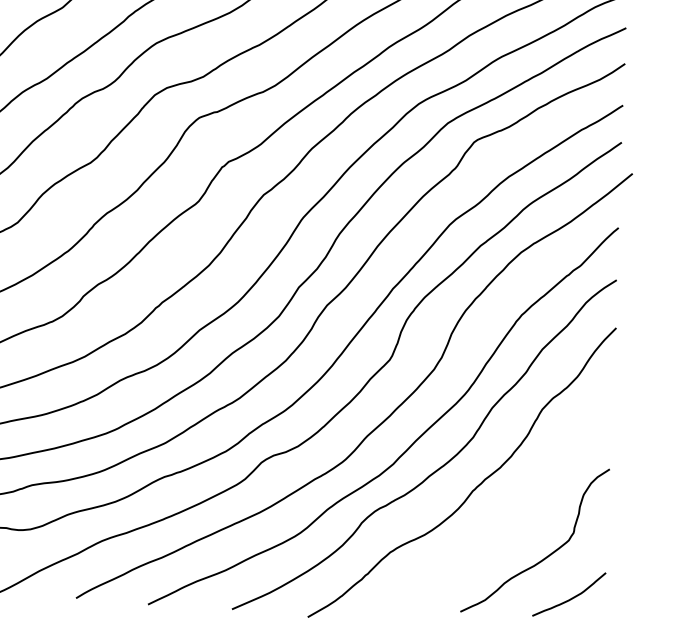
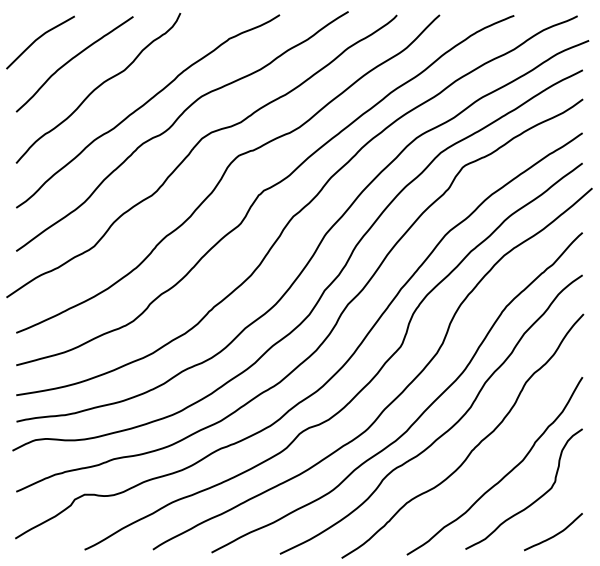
curve: (511, 522) -> (504, 475), added

